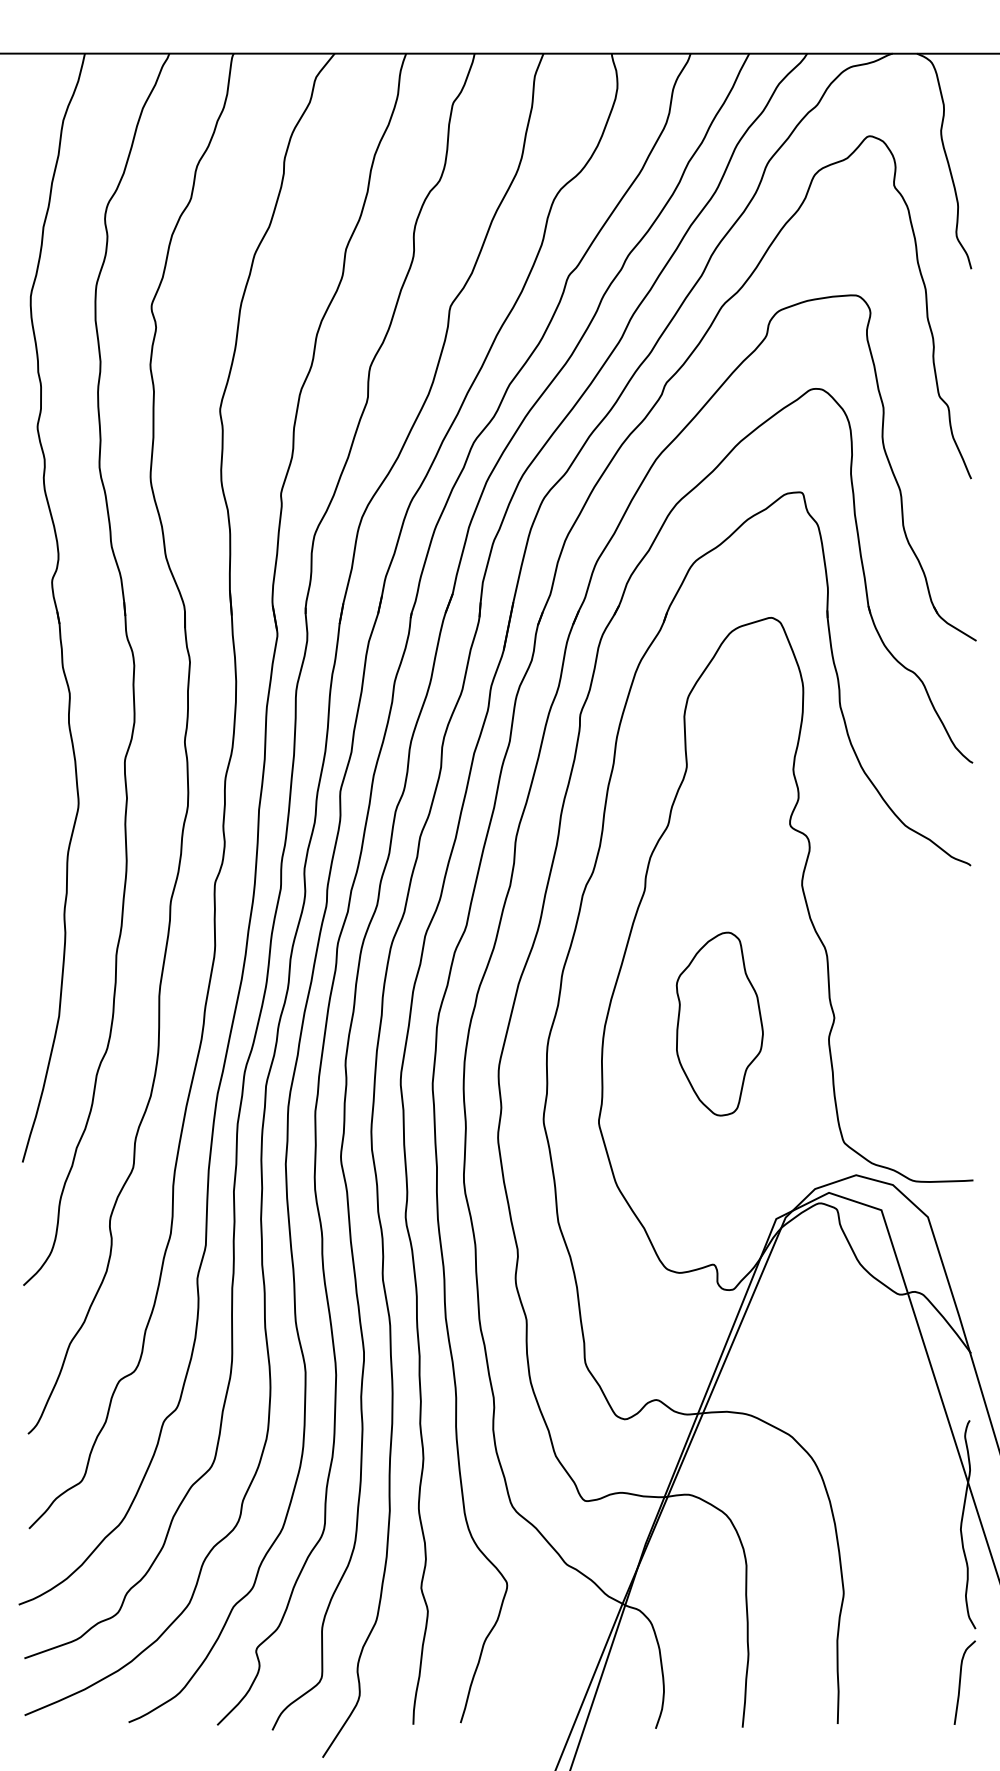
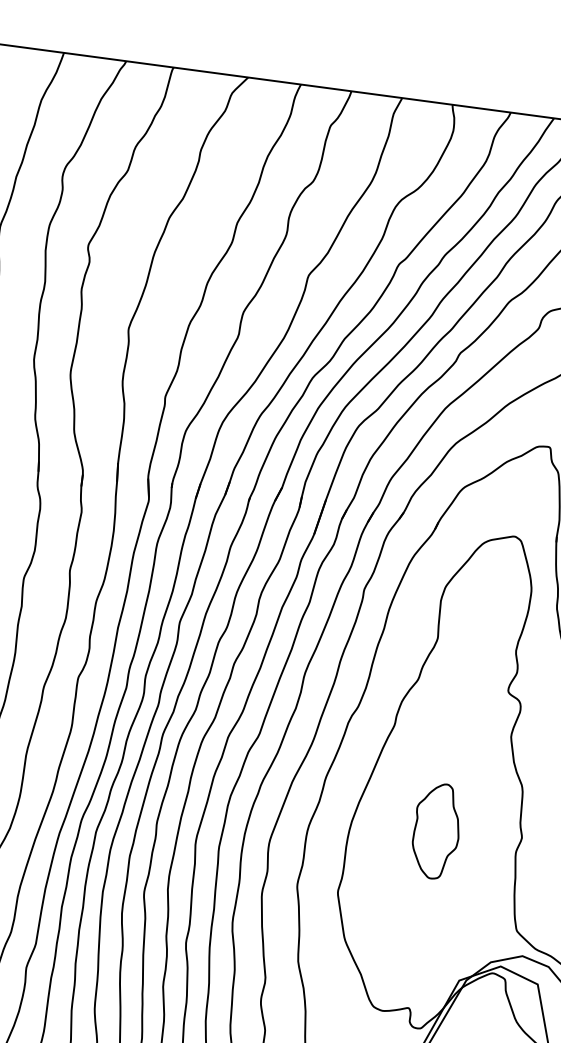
part: (719, 1023) -> (436, 830), size x0.7

